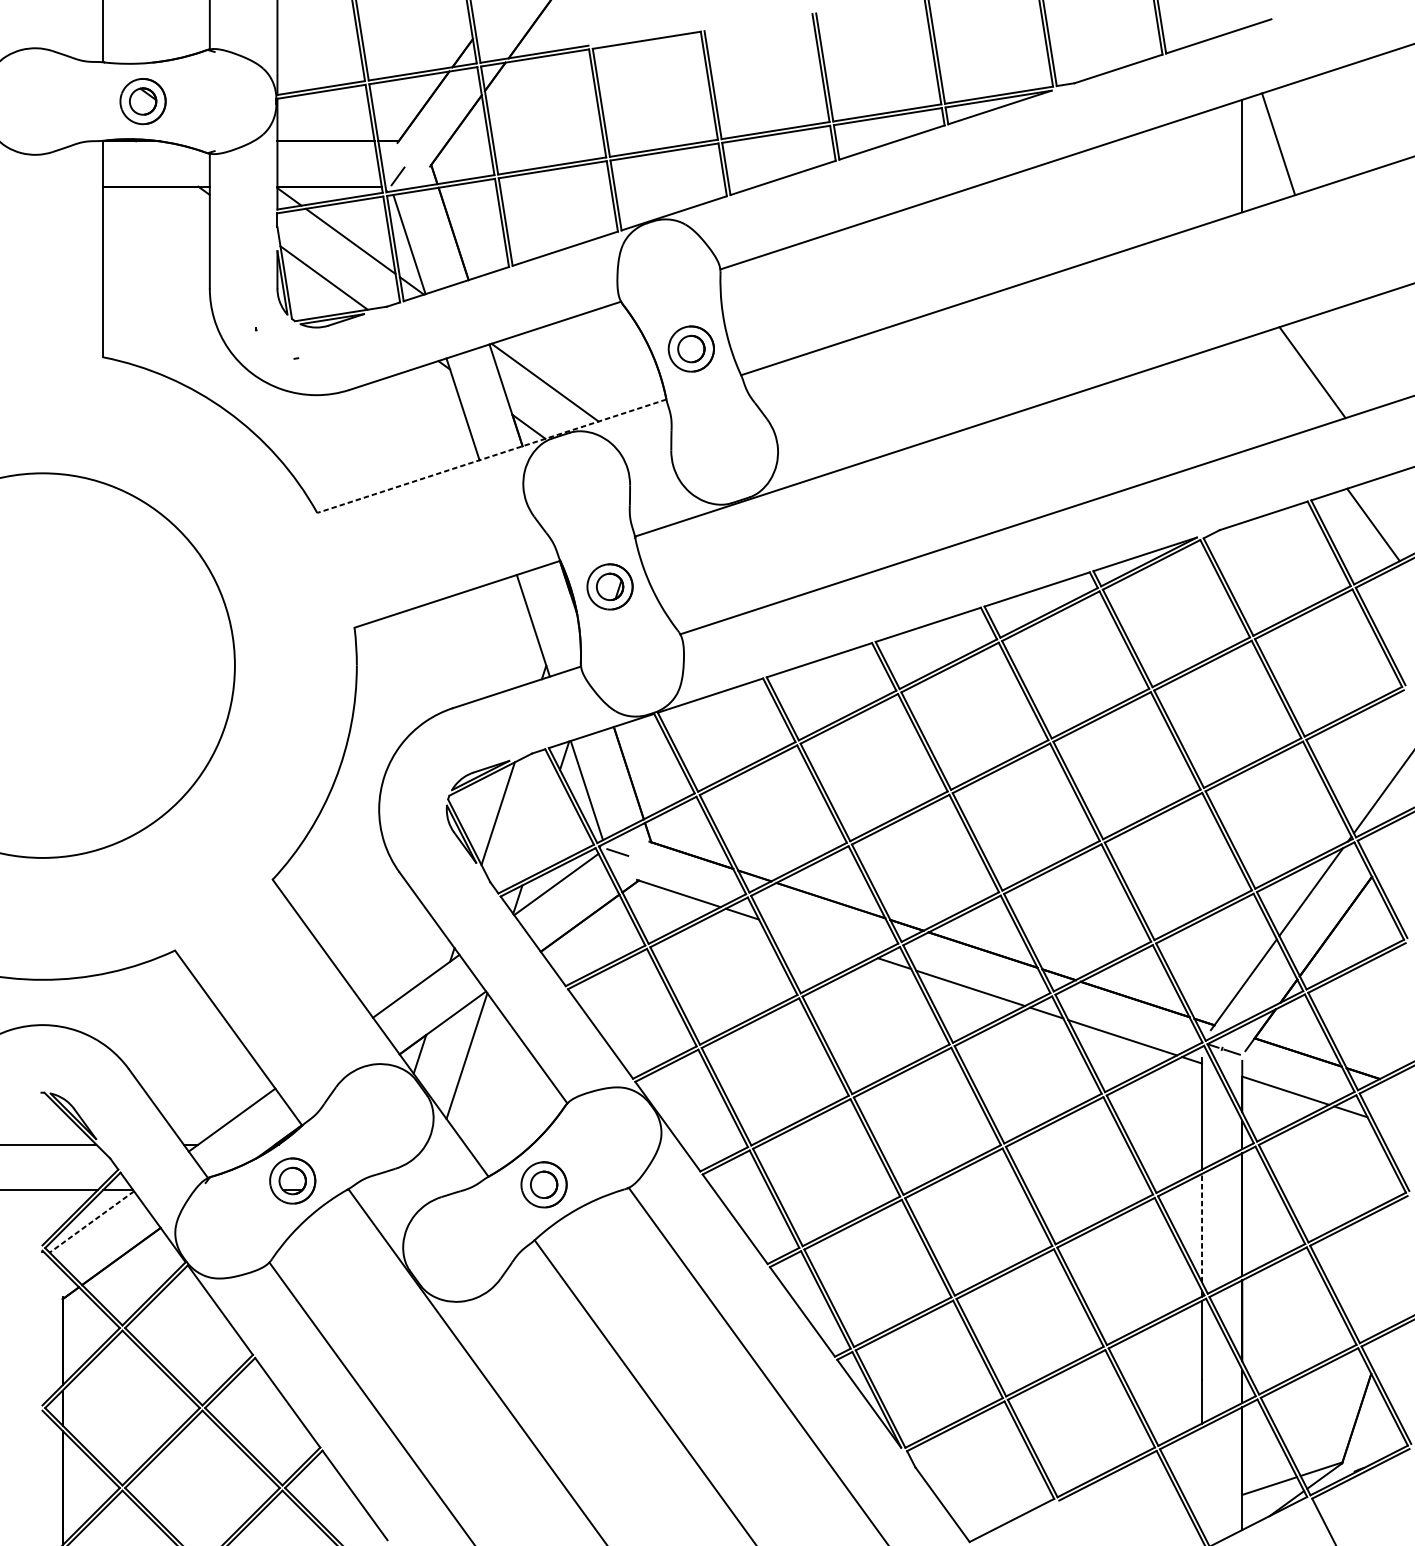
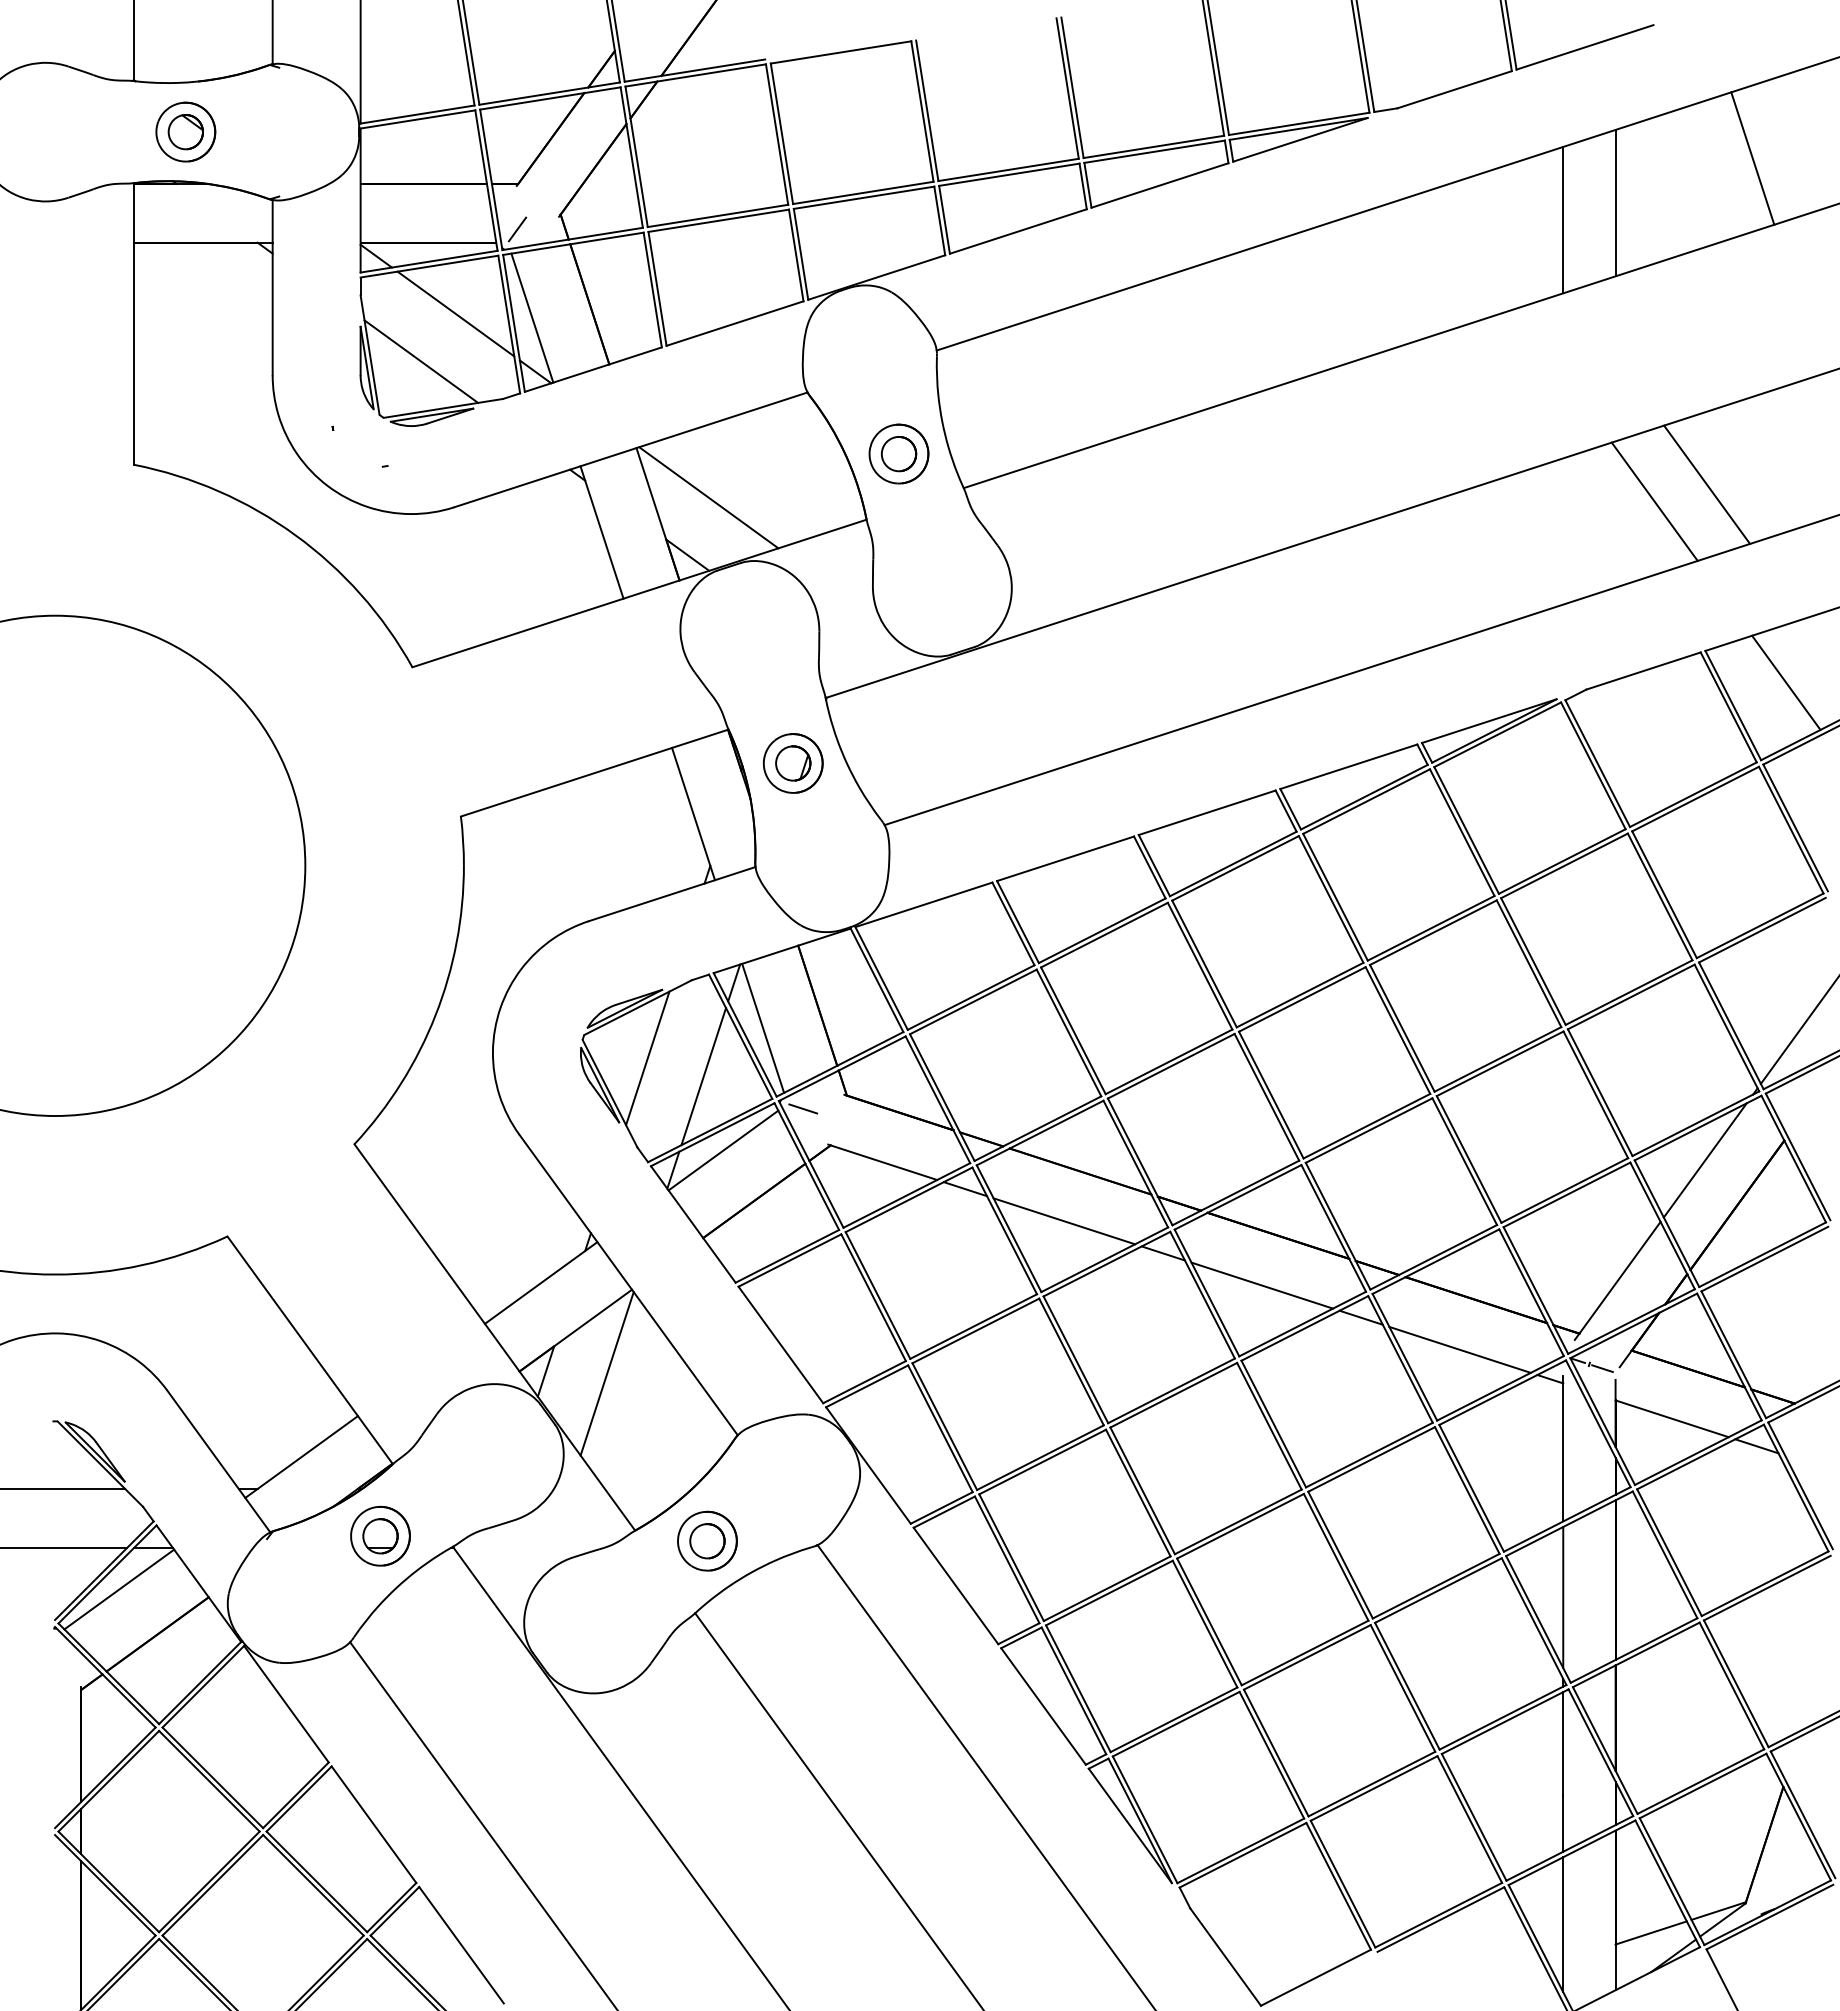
line: (1278, 144) -> (1752, 158), moved
line: (1202, 168) -> (1563, 219), added
line: (1272, 385) -> (1654, 501), added
line: (491, 456) -> (639, 593), dashed -> solid
line: (541, 827) -> (703, 1076), added
line: (818, 939) -> (1064, 1221), added
line: (92, 1221) -> (119, 1589), dashed -> solid
line: (1202, 1228) -> (1563, 1597), dashed -> solid
line: (1202, 1479) -> (1563, 1924), added

